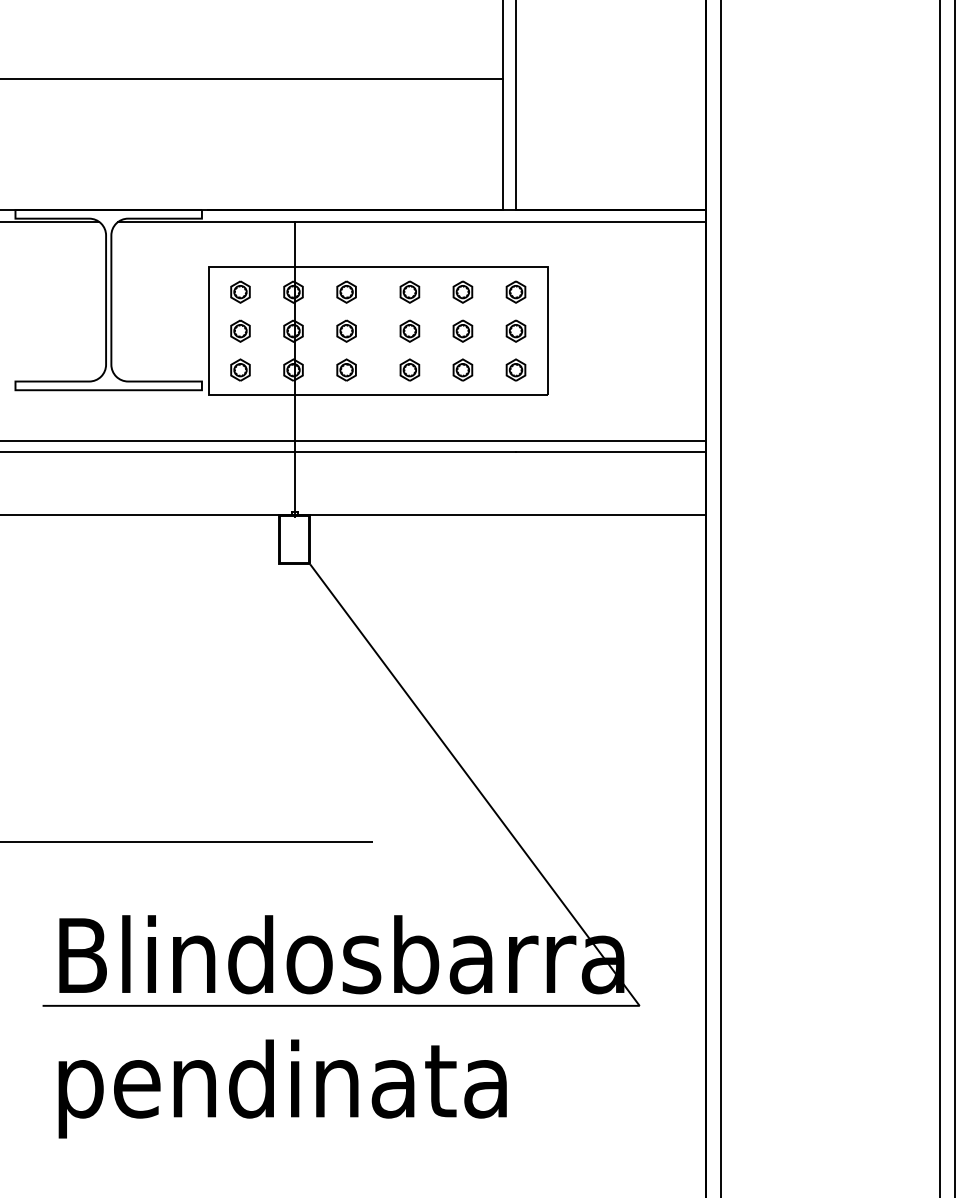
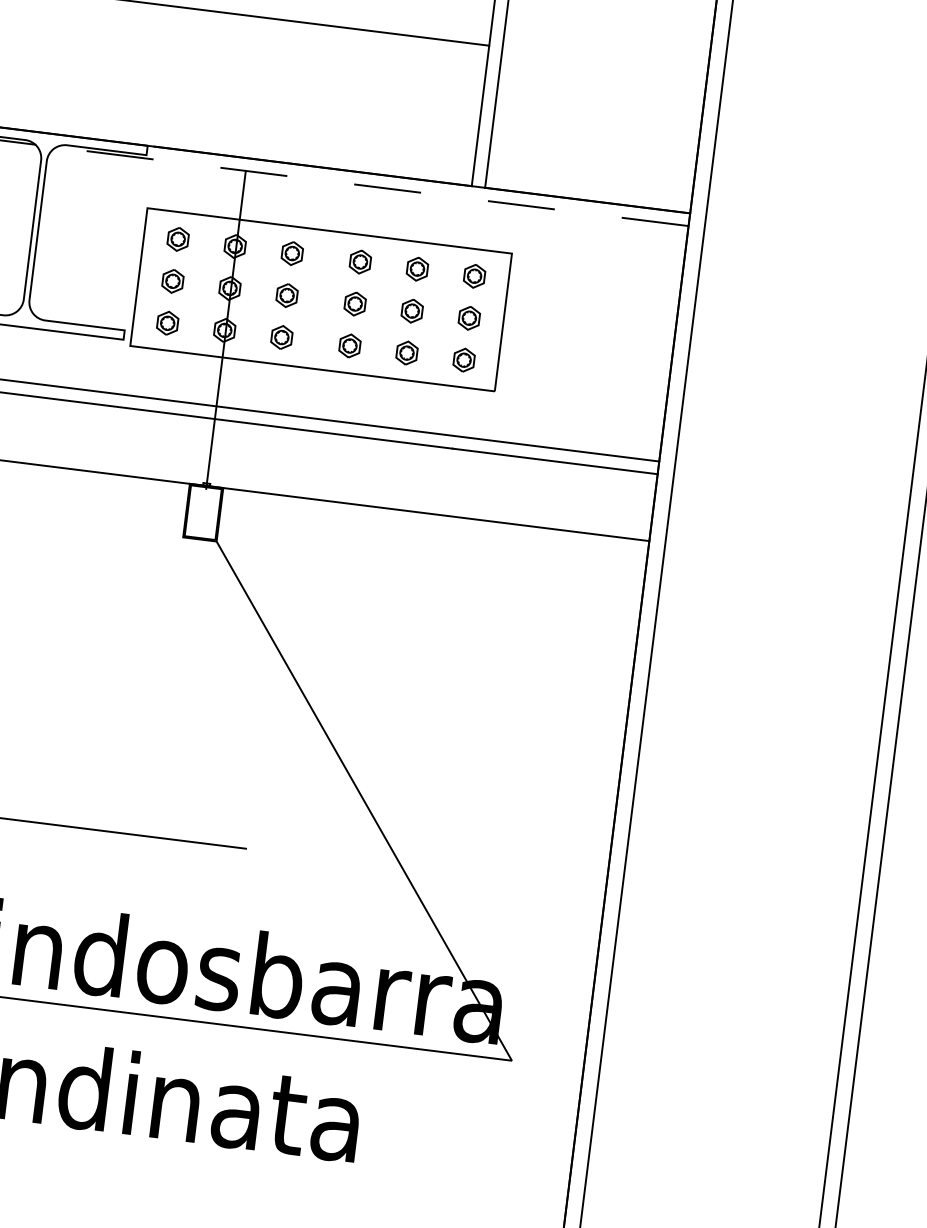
line: (412, 221) -> (372, 186), solid -> dashed

